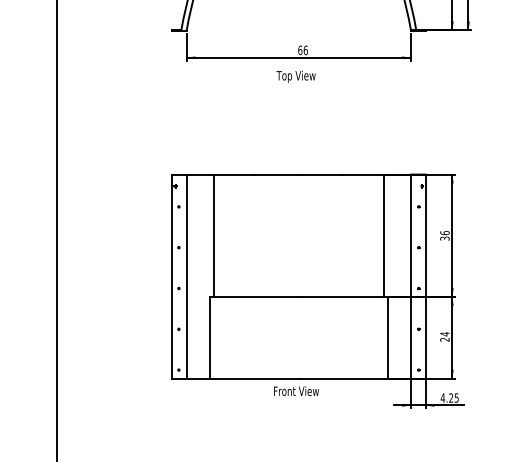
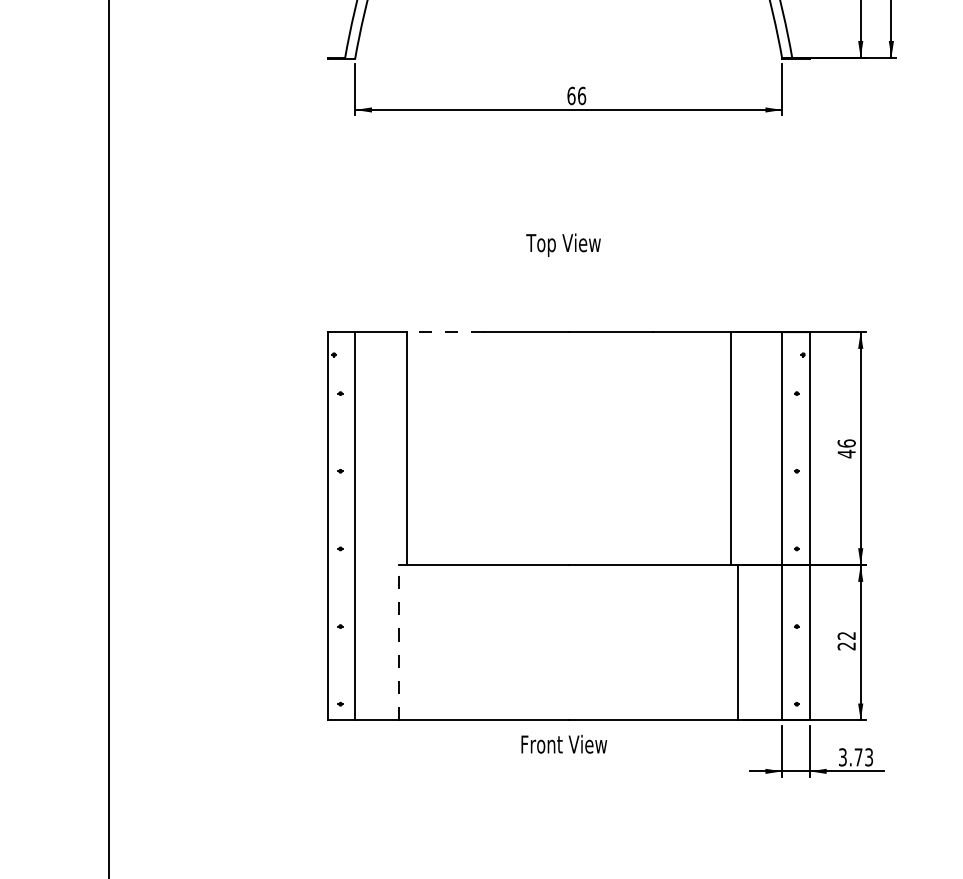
text: (295, 76) -> (562, 244), moved
line: (233, 174) -> (444, 332), solid -> dashed
text: (444, 238) -> (845, 453), 36 -> 46
text: (444, 334) -> (845, 636), 24 -> 22
line: (209, 337) -> (398, 642), solid -> dashed
text: (449, 397) -> (855, 756), 4.25 -> 3.73

